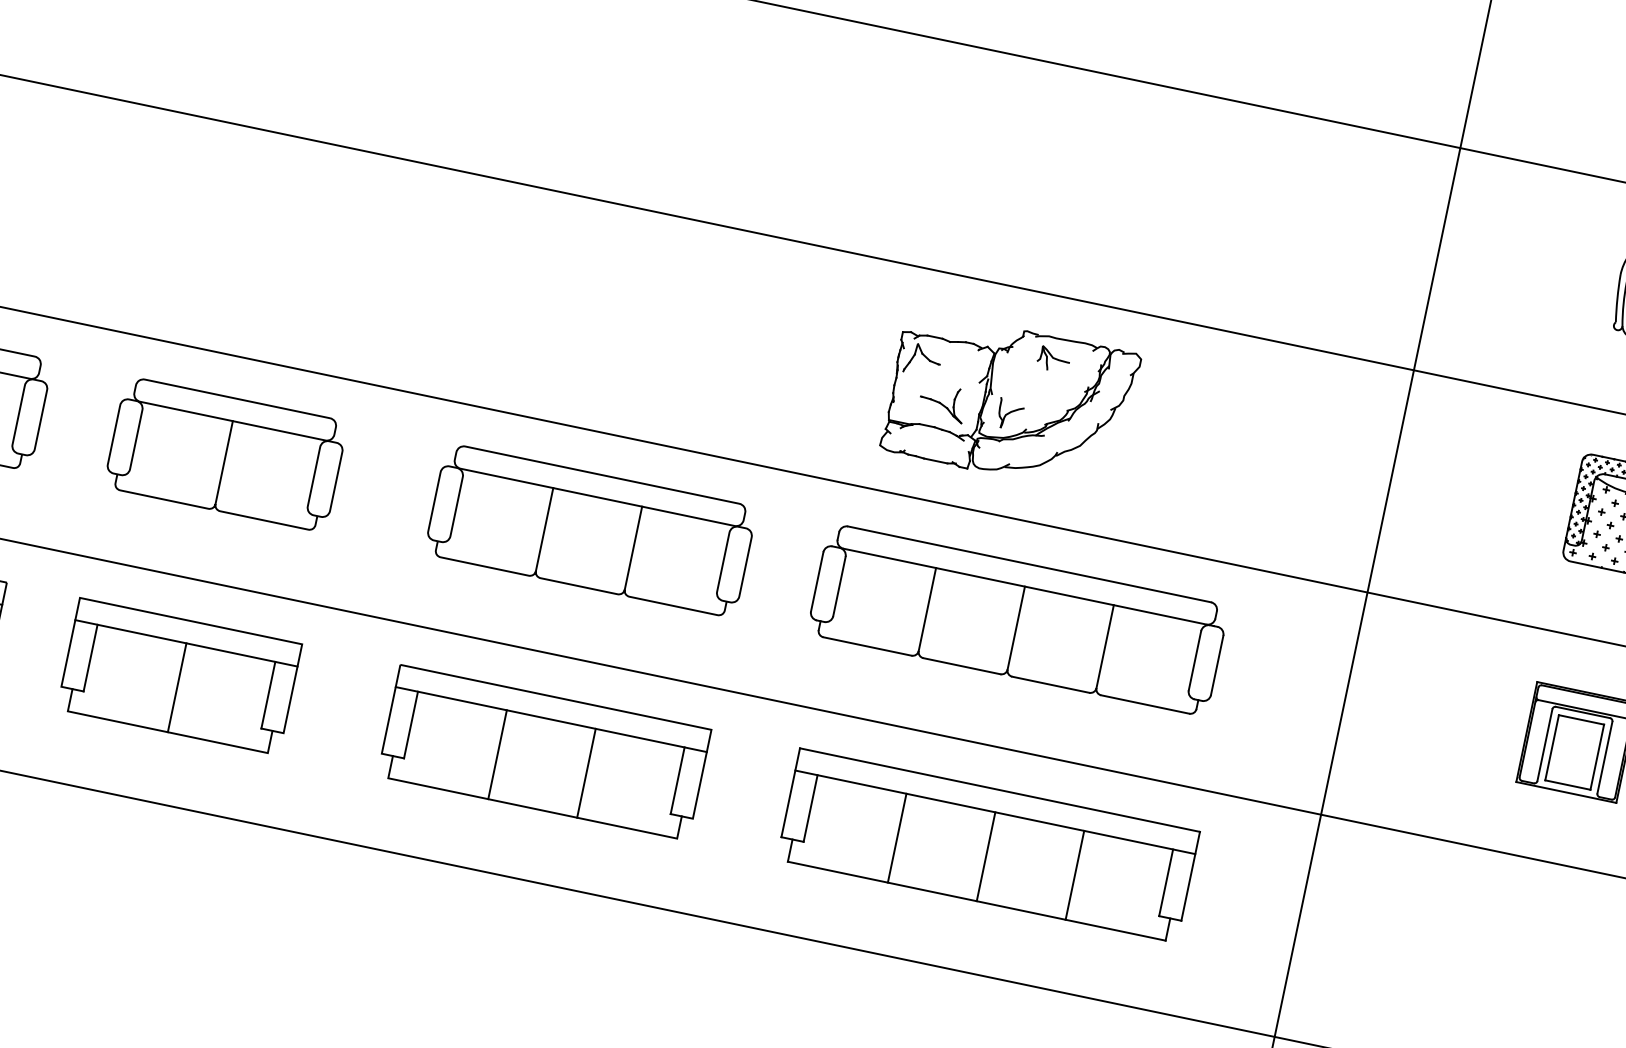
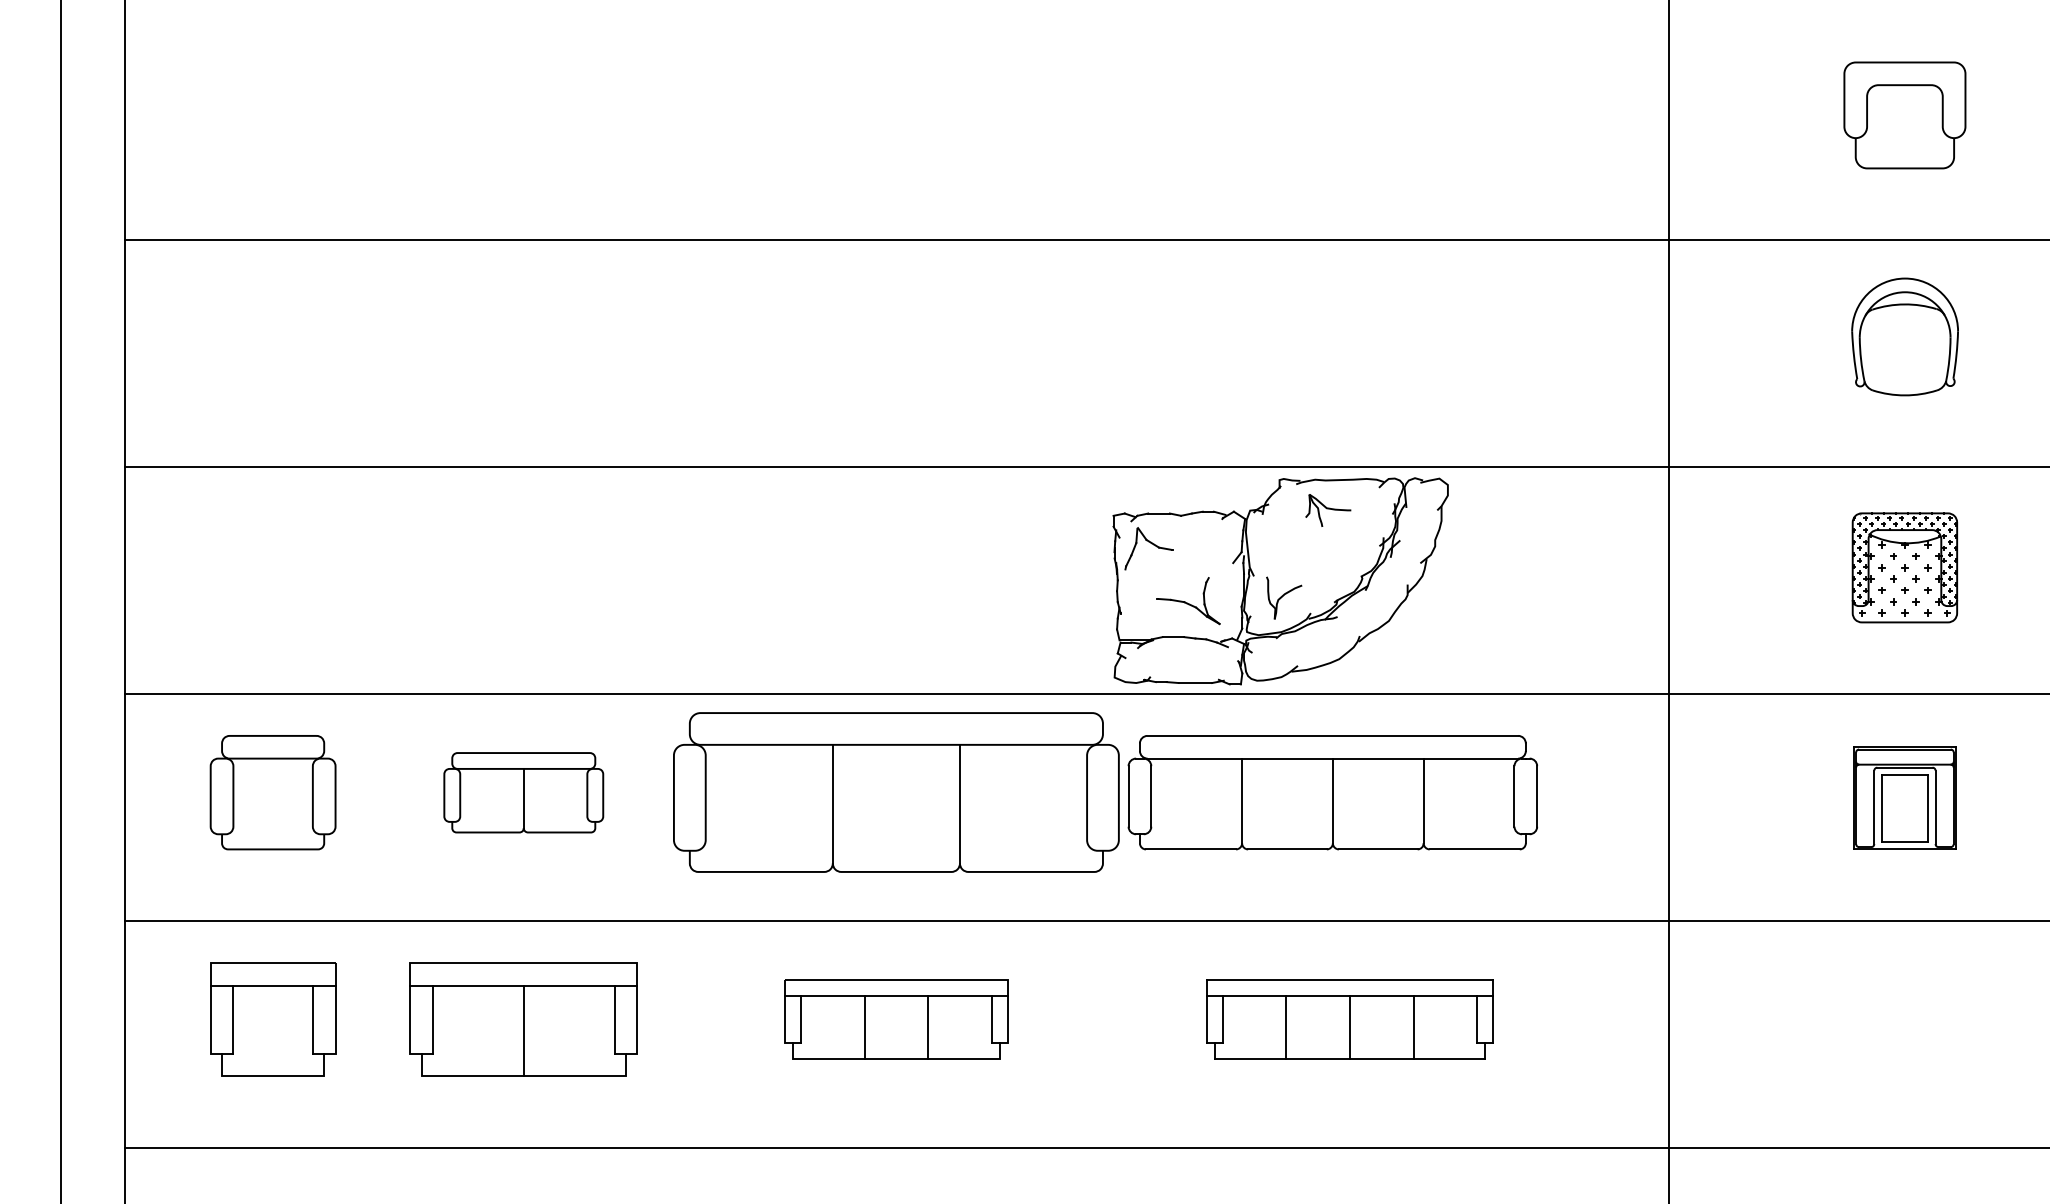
part: (1010, 401) -> (1280, 580), size x1.4
part: (225, 454) -> (523, 792), size x0.7
part: (590, 530) -> (896, 792), size x1.4
part: (544, 752) -> (896, 1019), size x0.7
part: (987, 845) -> (1349, 1019), size x0.7

